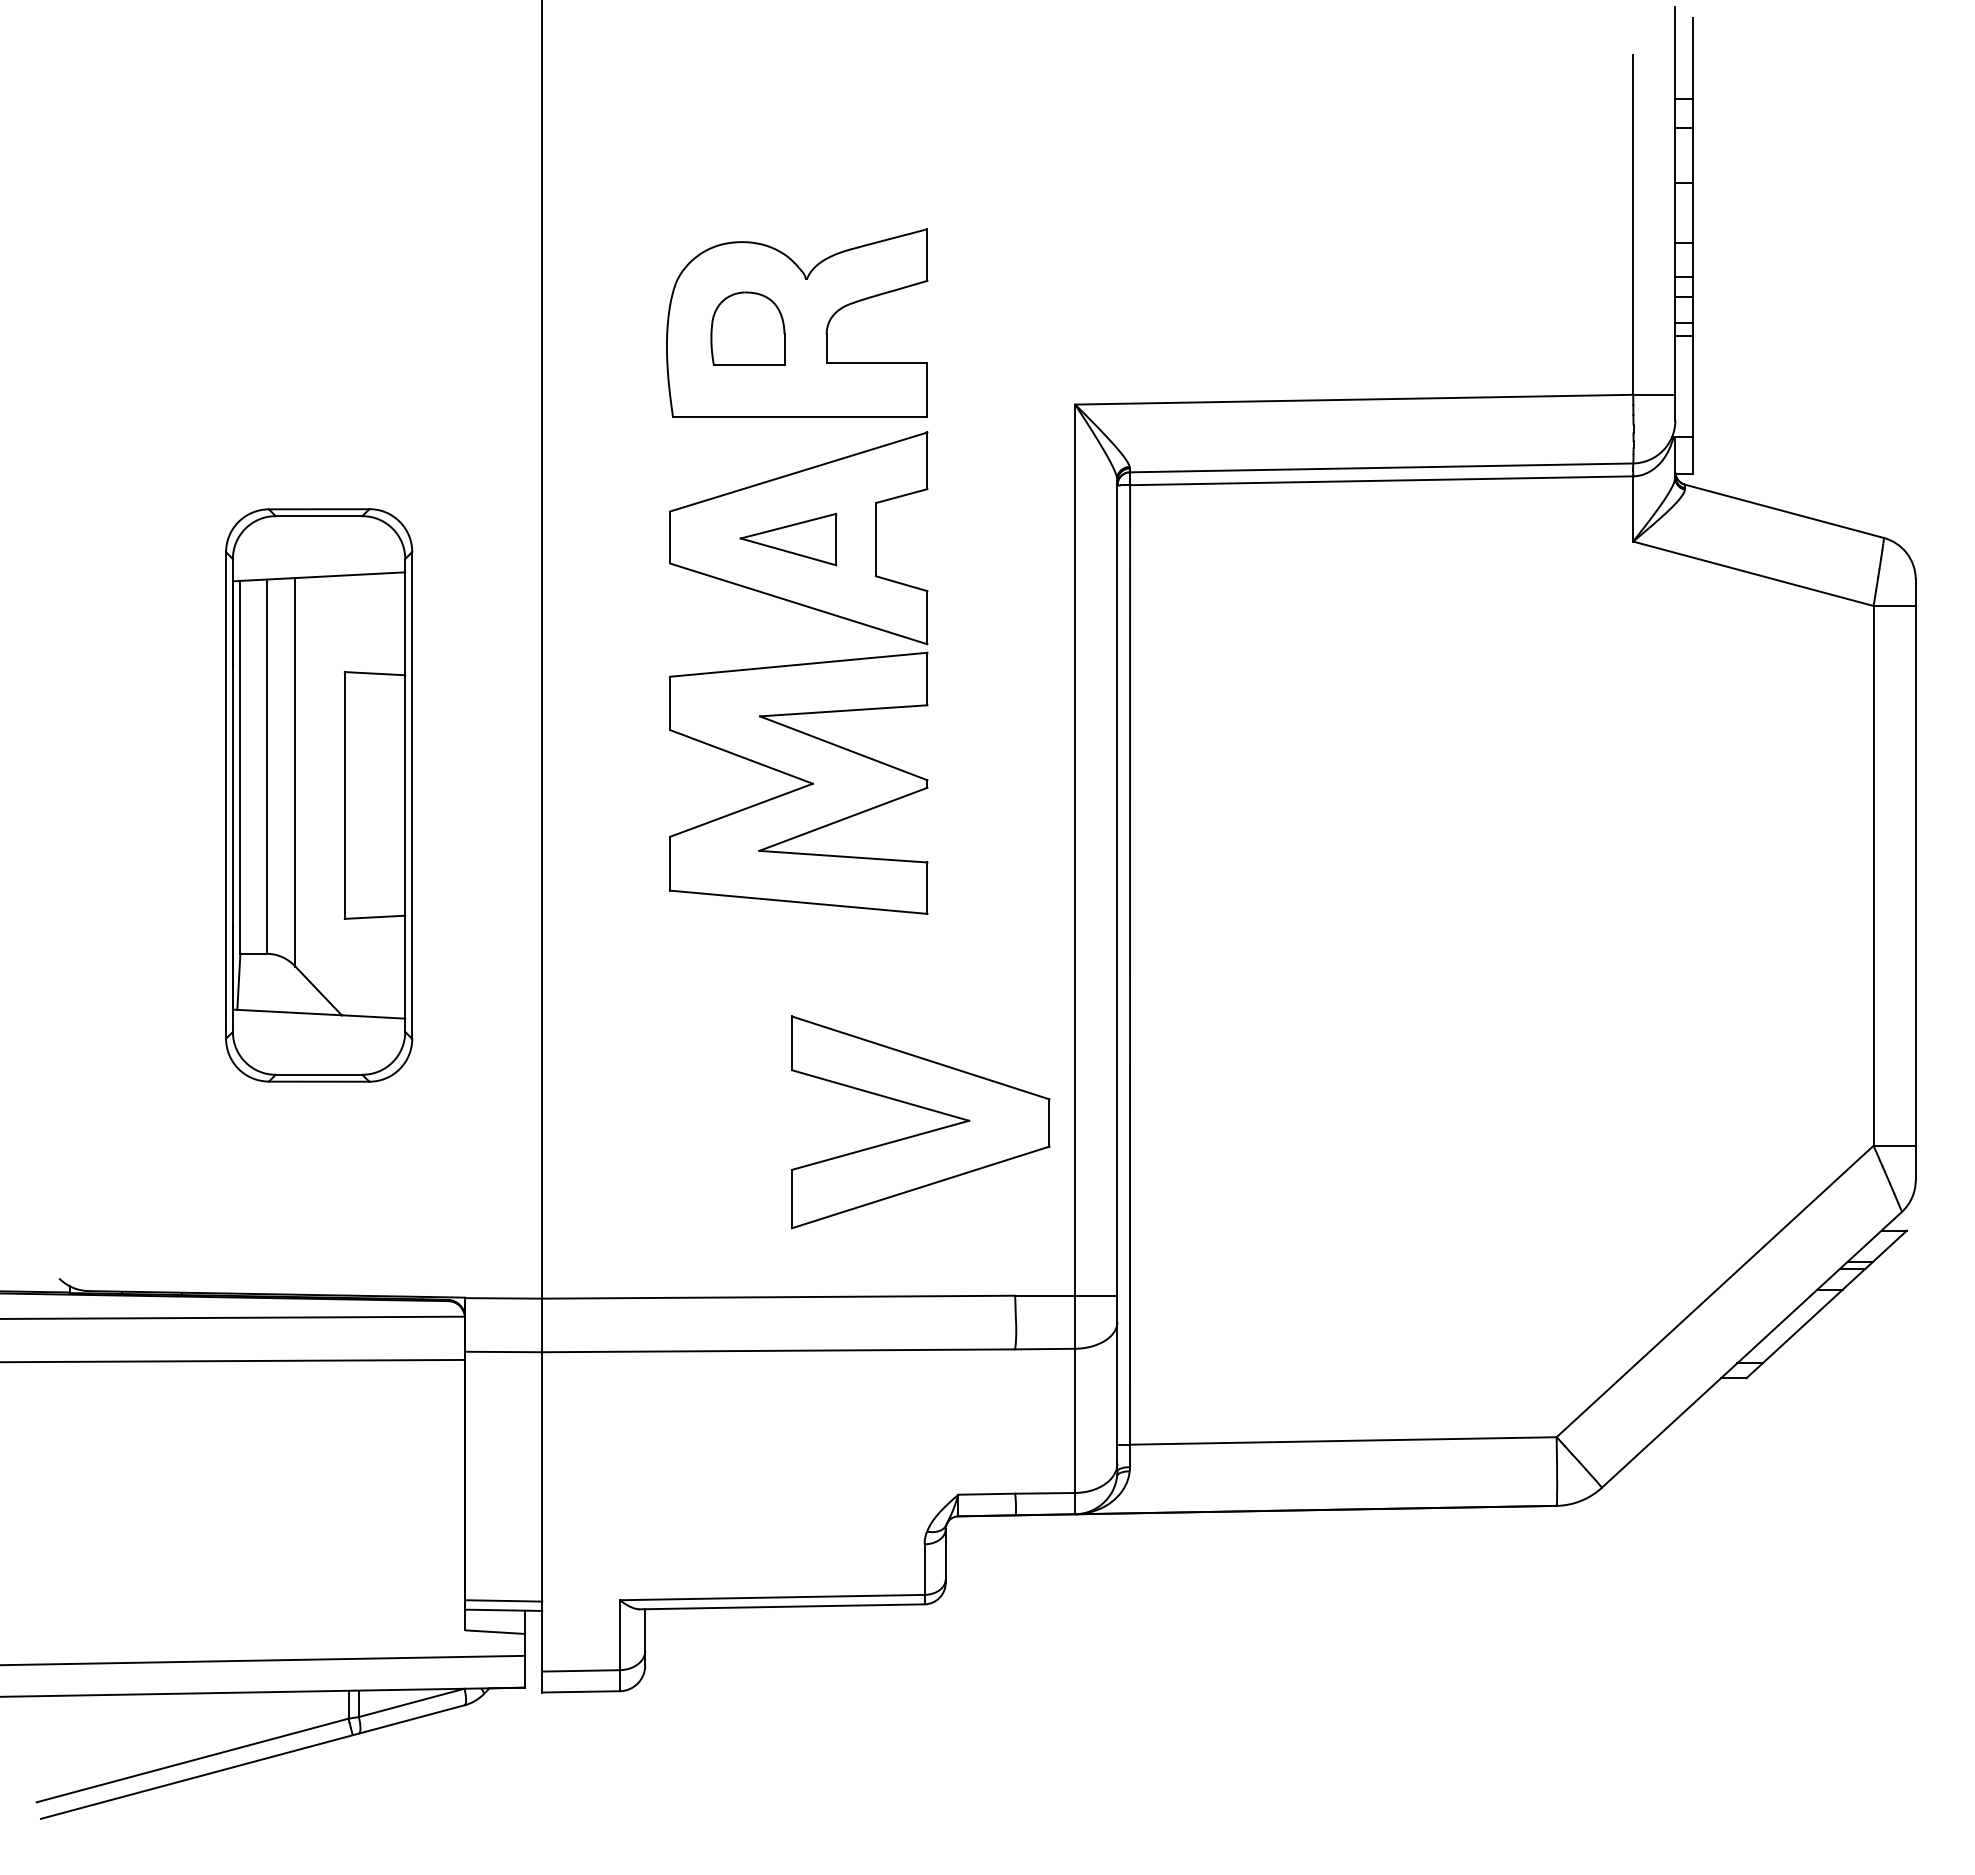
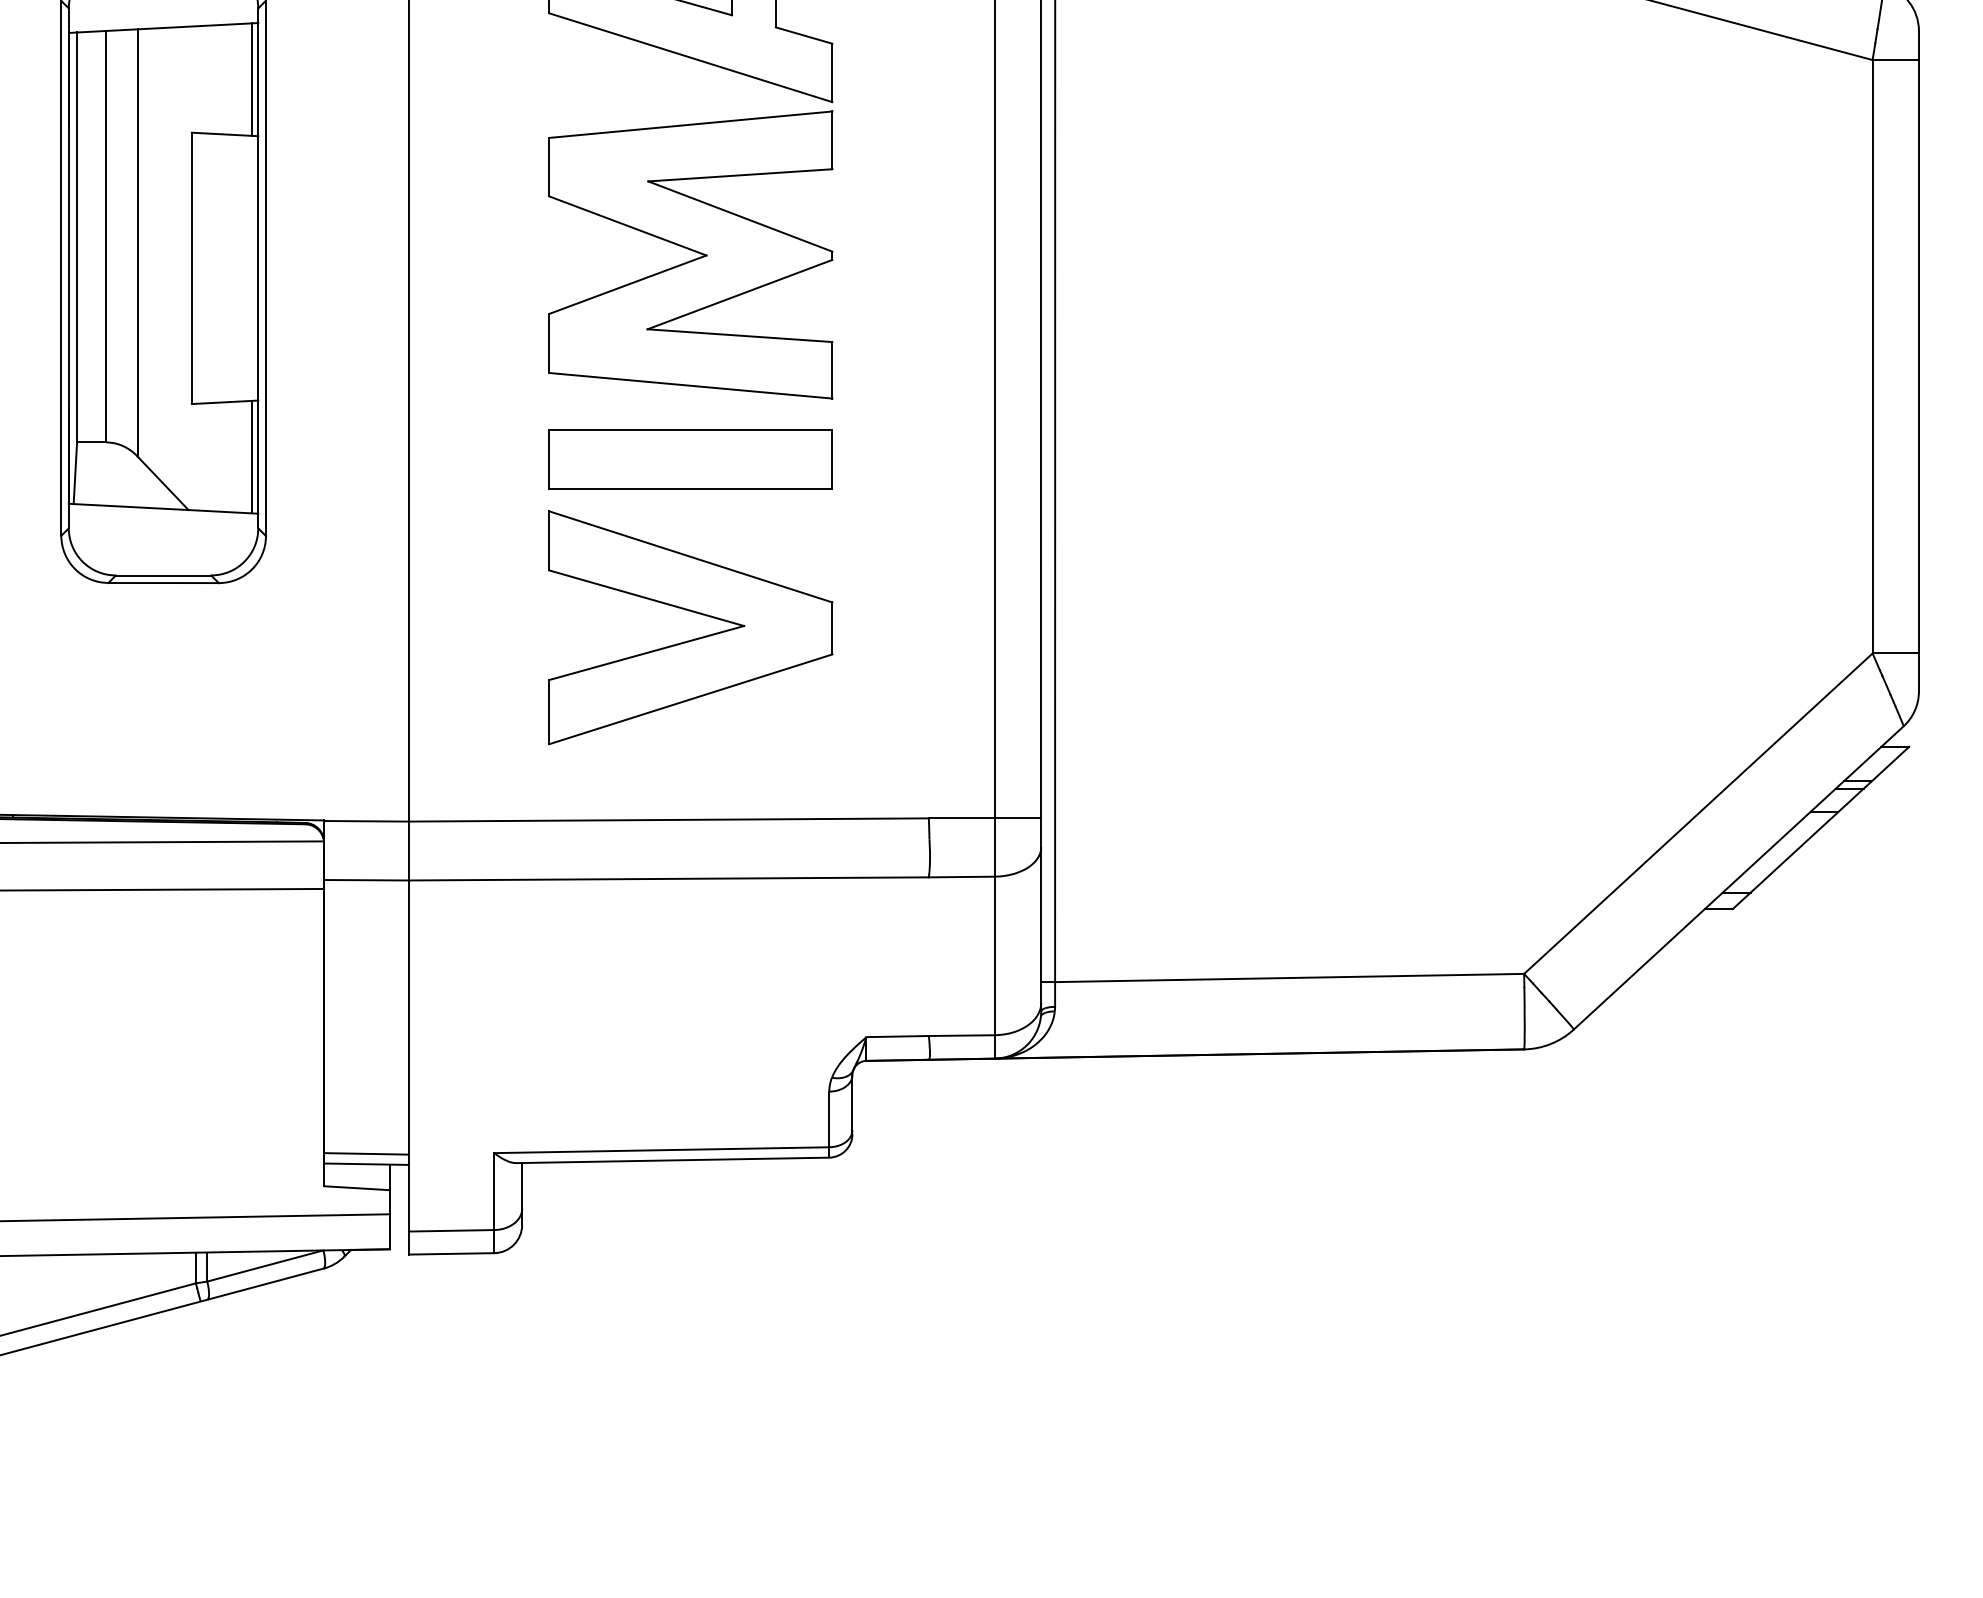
line: (399, 623) -> (251, 79), added
line: (399, 966) -> (251, 456), added
part: (798, 969) -> (690, 459), added
part: (922, 1132) -> (692, 638), moved

